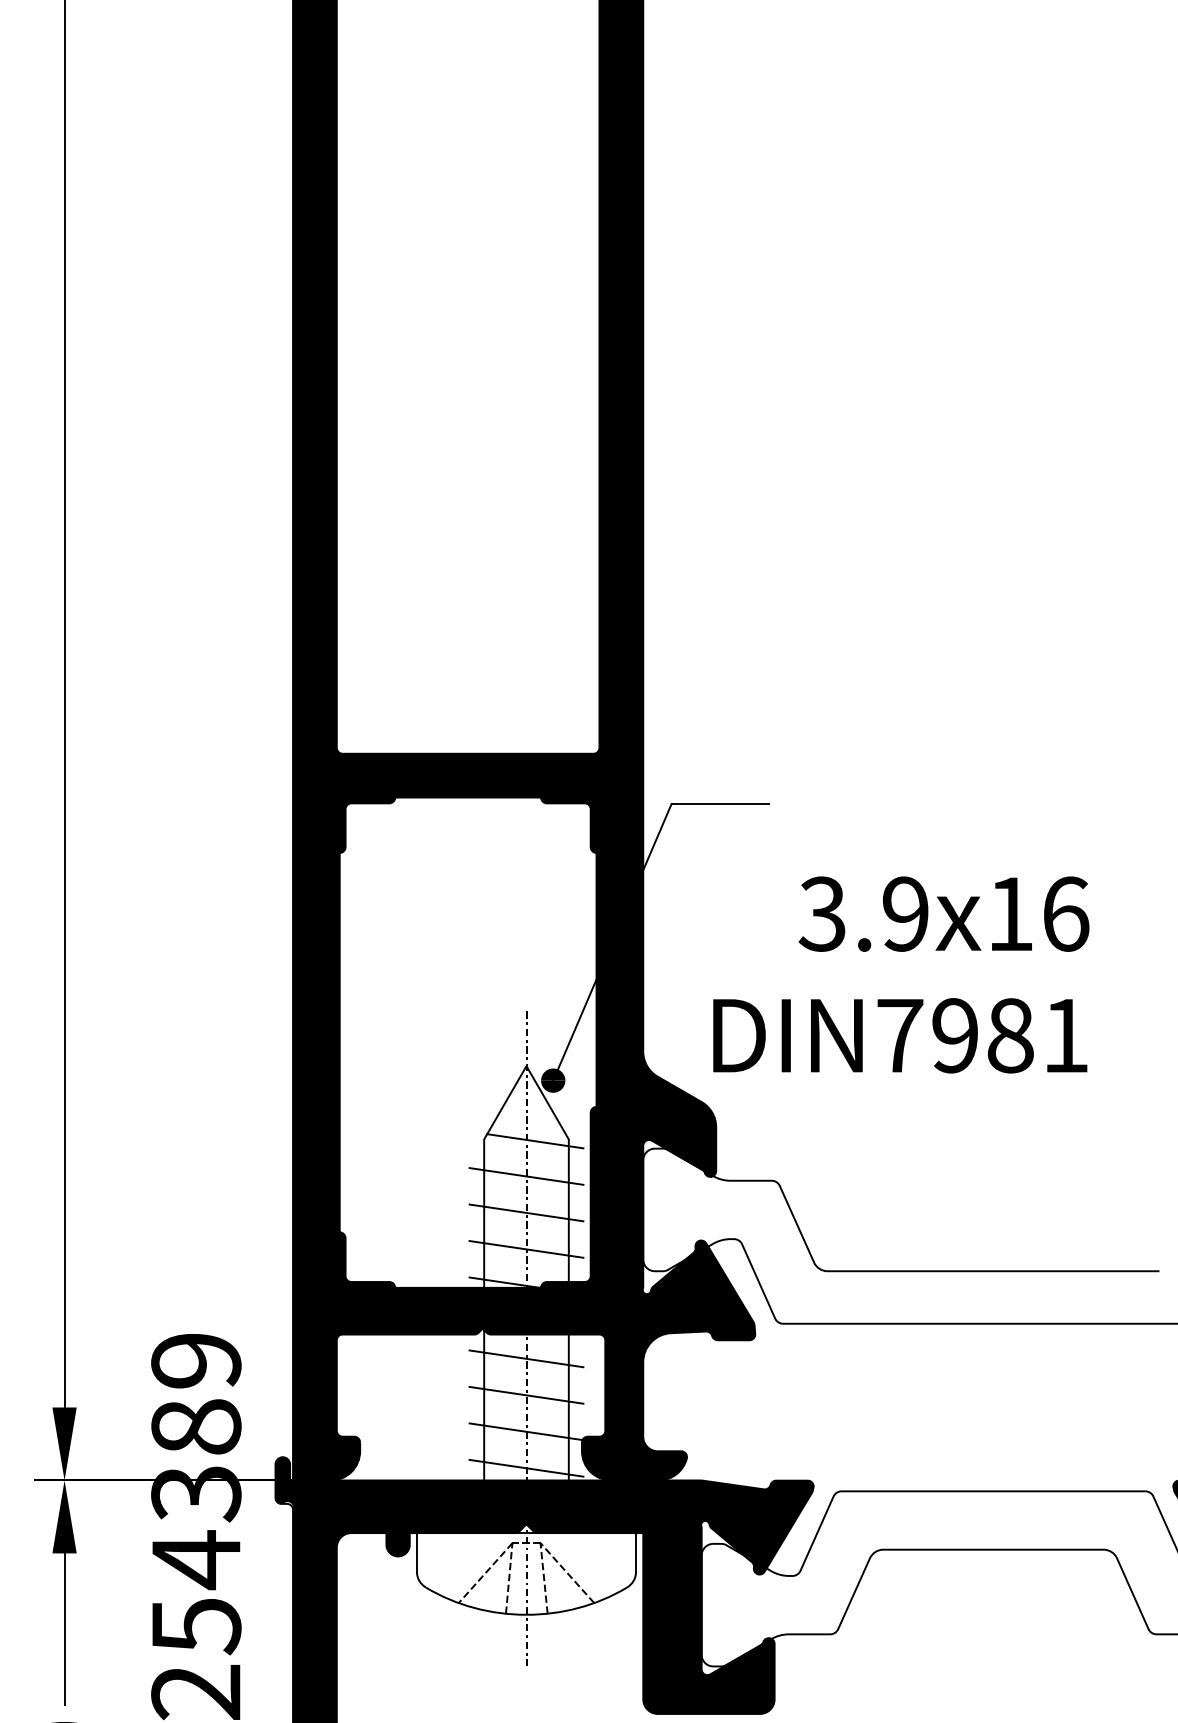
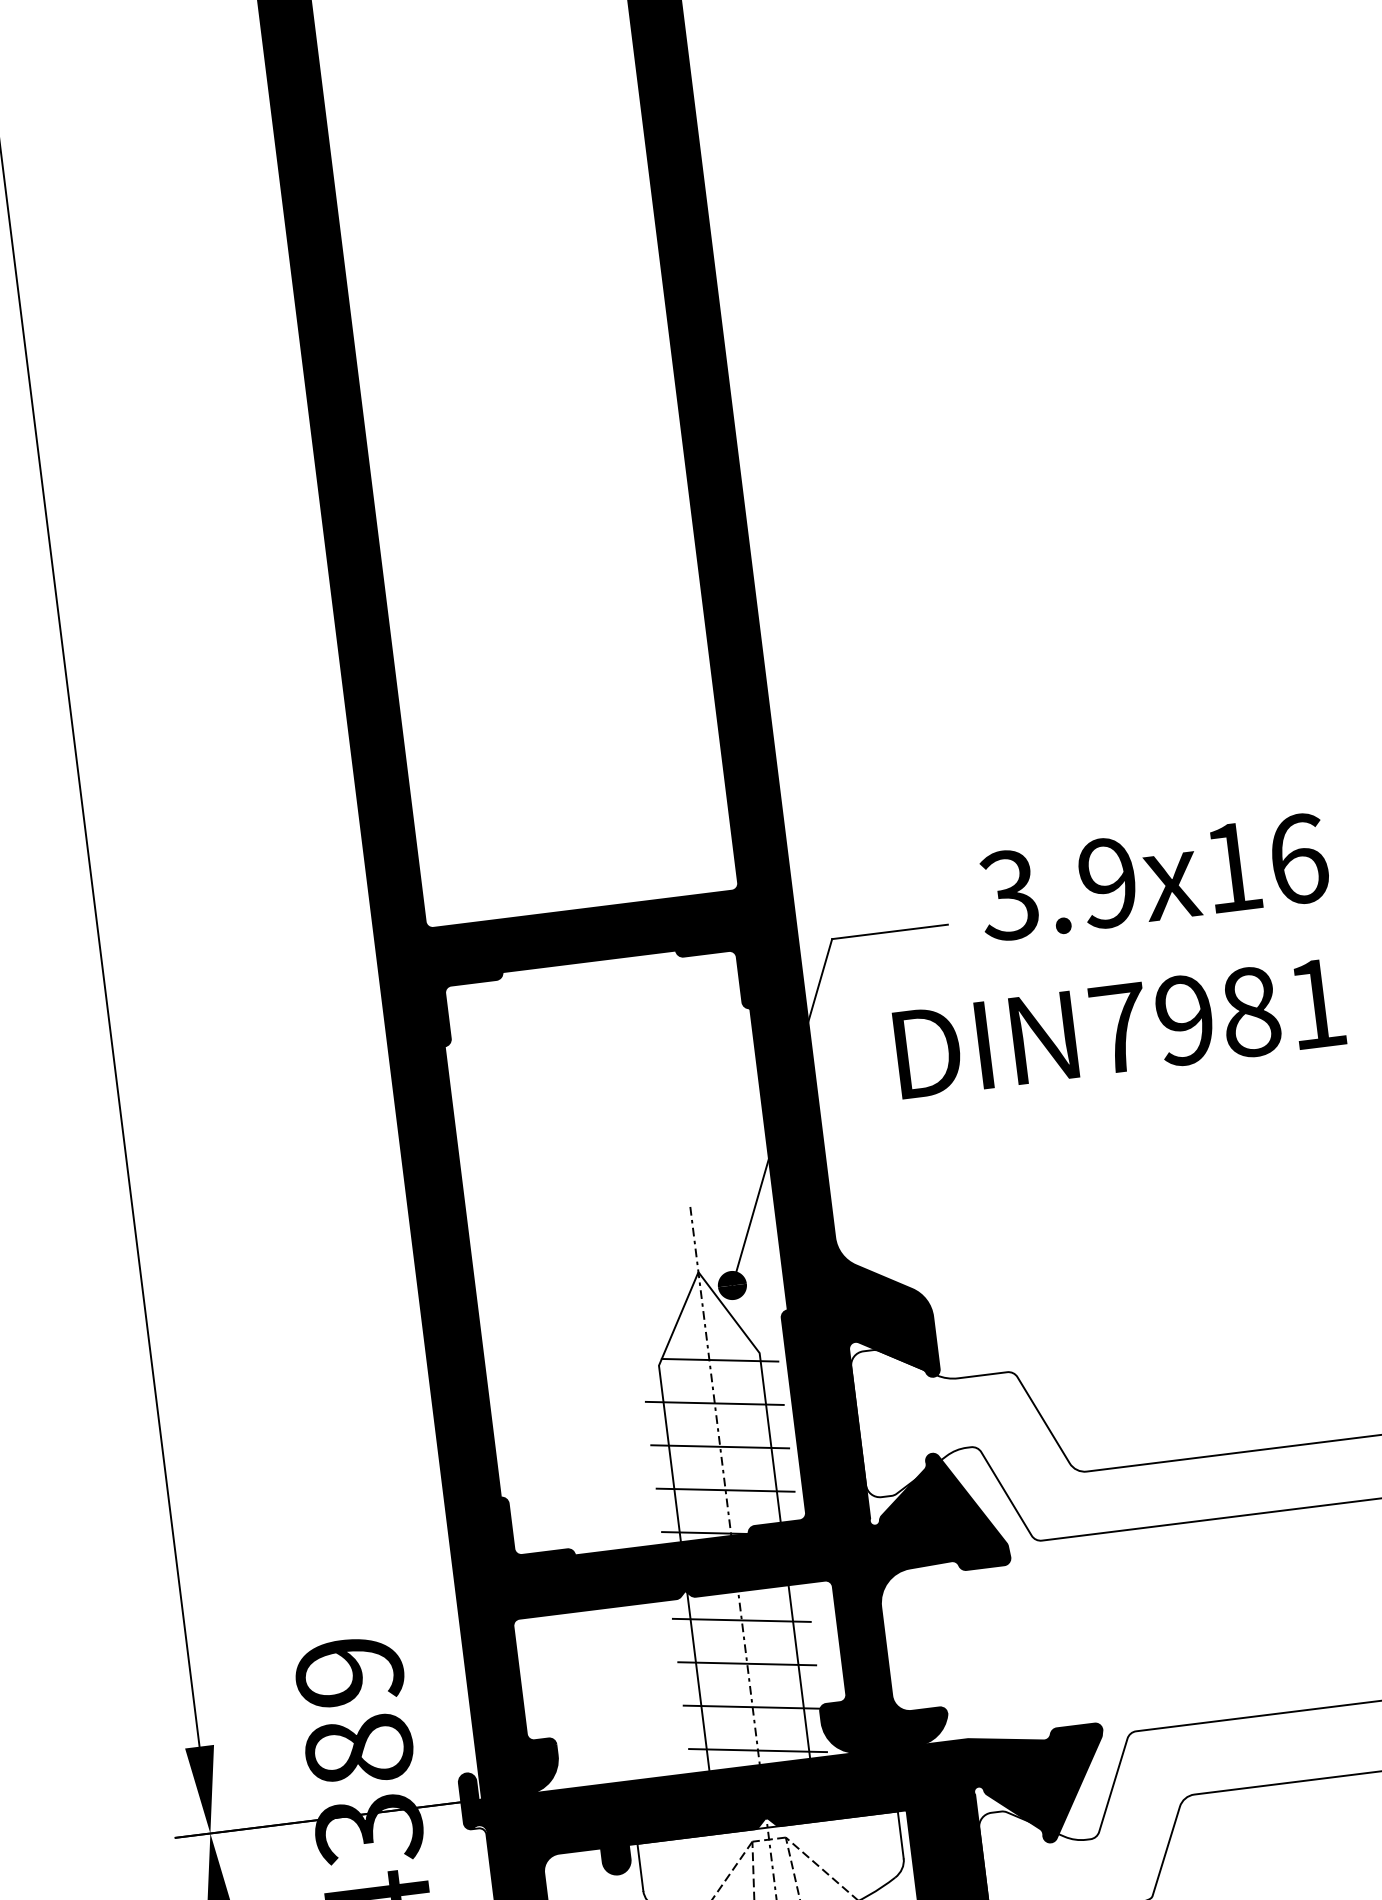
text: (901, 974) -> (1111, 955), moved

